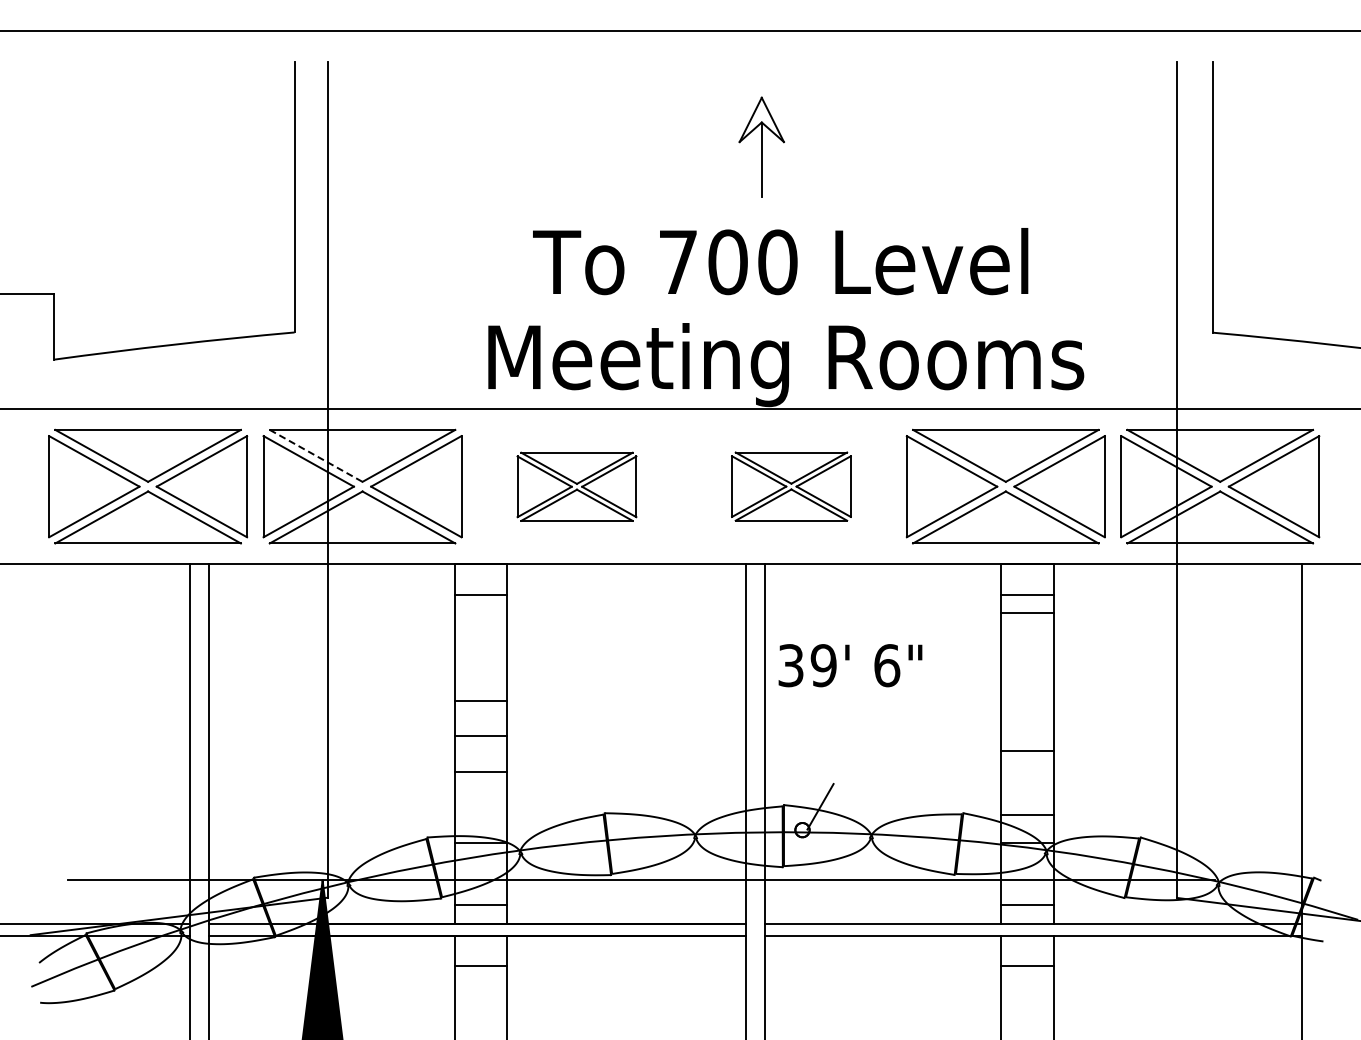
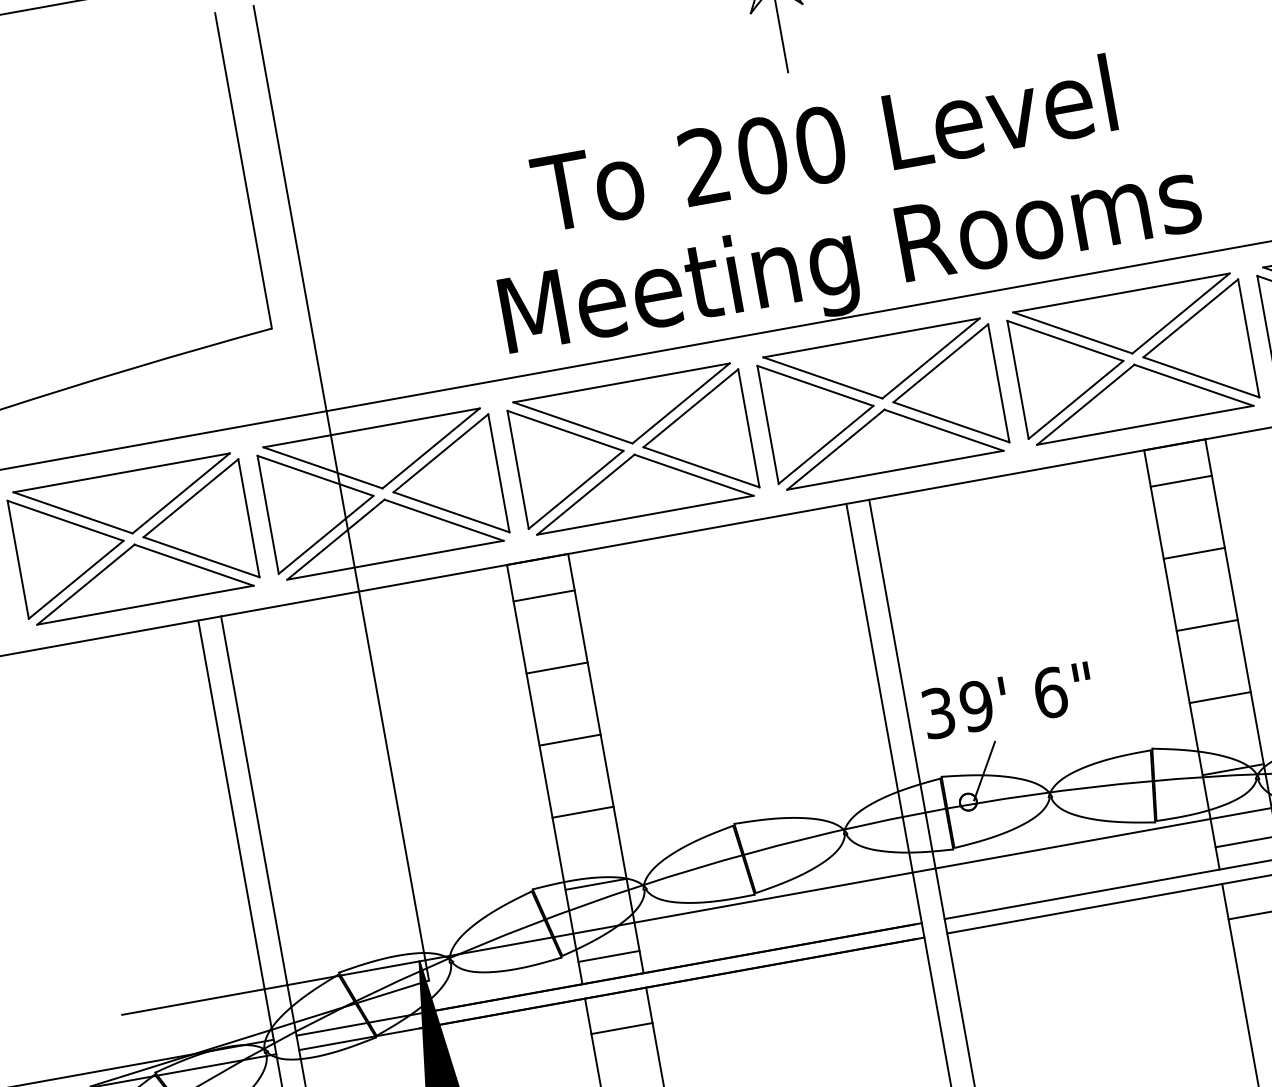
text: (677, 261) -> (703, 165), 700 -> 200
line: (316, 456) -> (323, 468), dashed -> solid
part: (576, 486) -> (632, 448), size x1.67
part: (791, 486) -> (883, 403), size x1.67
line: (1027, 613) -> (1194, 553), moved
text: (850, 665) -> (1007, 700), moved
line: (480, 701) -> (556, 668), moved
line: (480, 735) -> (582, 811), moved
line: (1027, 751) -> (1207, 625), moved
line: (480, 772) -> (569, 740), moved
line: (1027, 814) -> (1220, 697), moved

